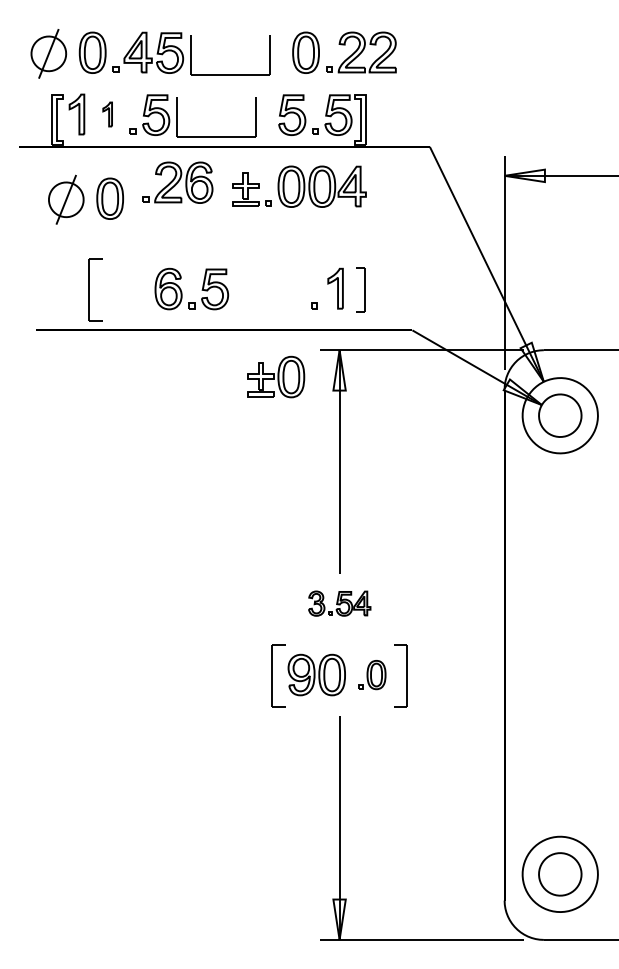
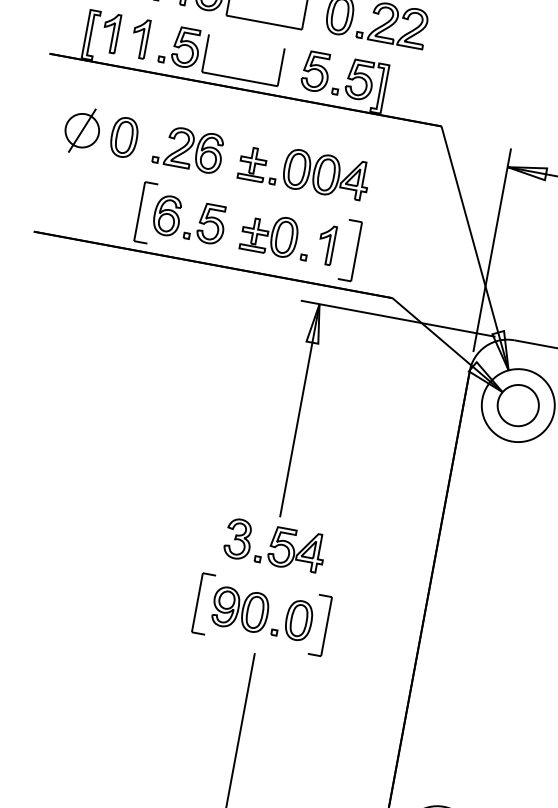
part: (107, 114) -> (140, 38), size x1.67
part: (177, 182) -> (188, 149), moved
part: (299, 186) -> (304, 170), moved
part: (109, 198) -> (123, 137), moved
part: (66, 199) -> (82, 130), moved
part: (95, 289) -> (146, 212), moved
part: (360, 289) -> (350, 250), size x1.43
part: (276, 376) -> (270, 234), moved
part: (339, 603) -> (274, 545), size x1.67
part: (372, 674) -> (293, 619), size x1.43

